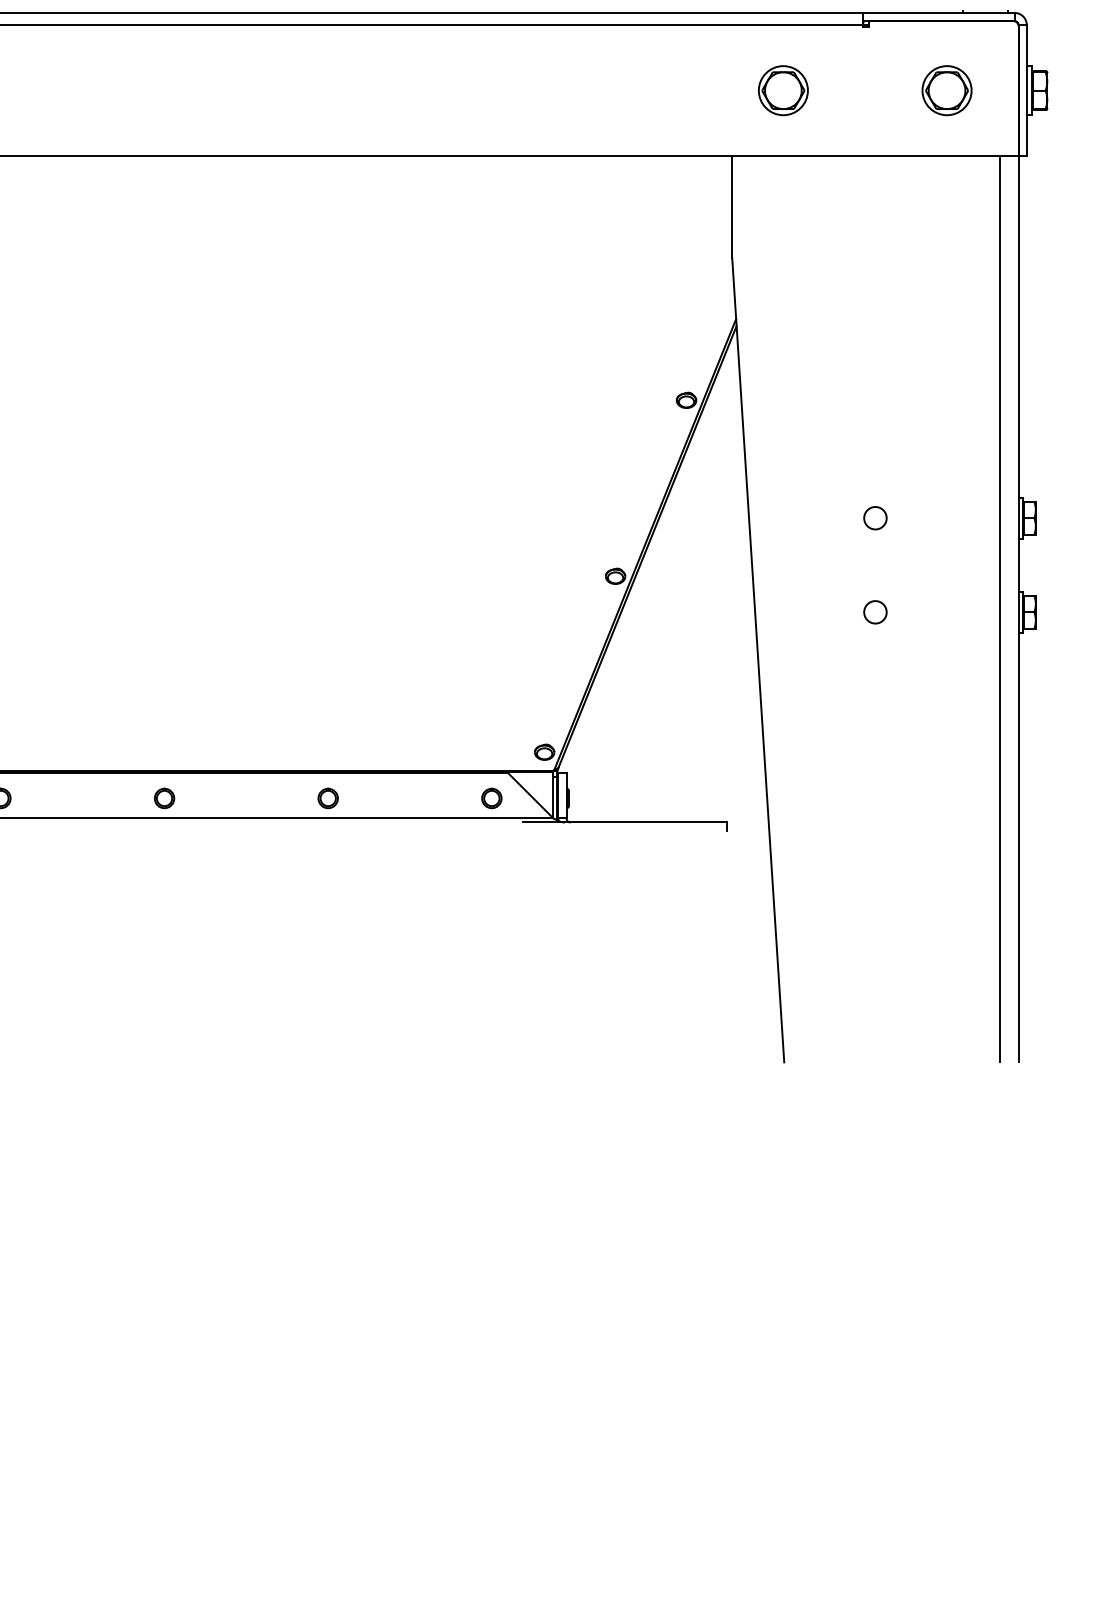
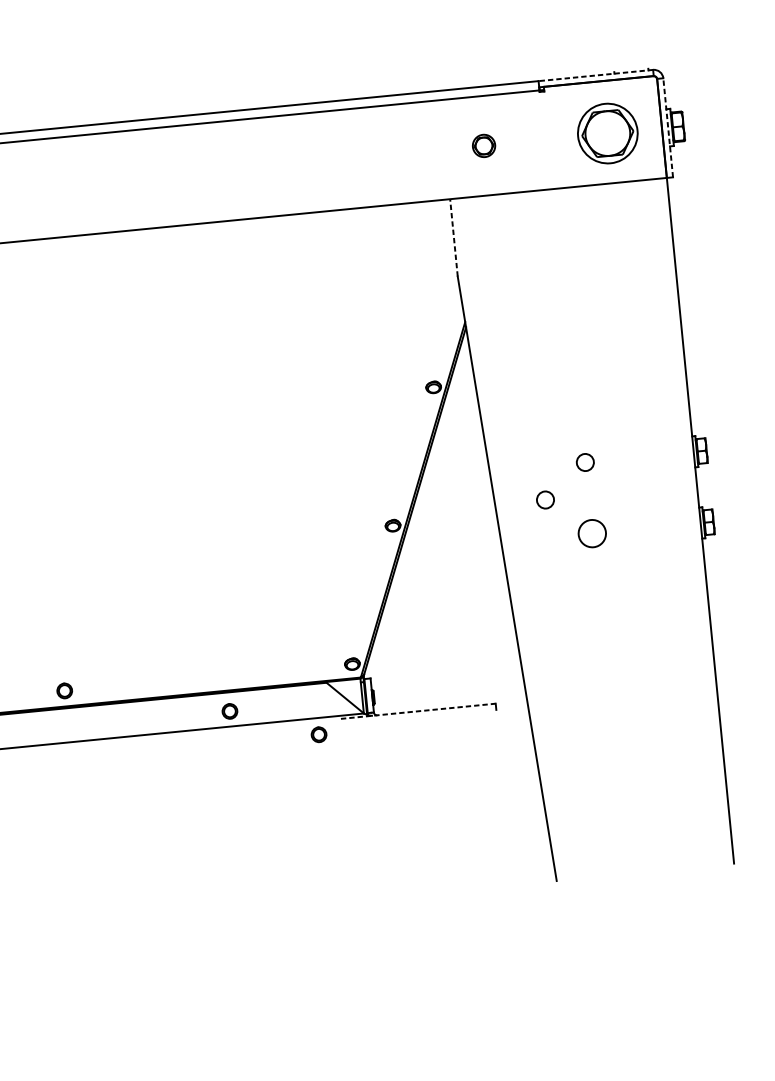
line: (938, 12) -> (595, 75), solid -> dashed
part: (783, 90) -> (484, 145), size x0.6
part: (946, 90) -> (607, 133), size x1.6
line: (1026, 90) -> (667, 127), solid -> dashed
line: (732, 206) -> (454, 237), solid -> dashed
circle: (818, 562) -> (545, 500), added
line: (1000, 609) -> (686, 522), removed
circle: (875, 612) -> (592, 533), size x1.6
part: (164, 798) -> (64, 690), moved
part: (327, 798) -> (229, 711), moved
part: (491, 798) -> (318, 734), moved
line: (625, 822) -> (418, 711), solid -> dashed

